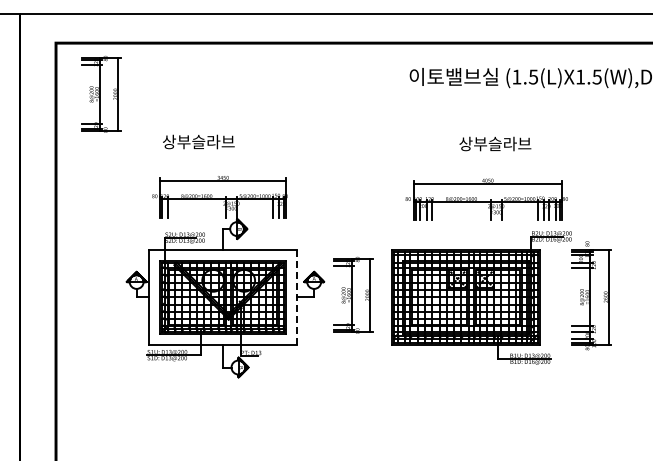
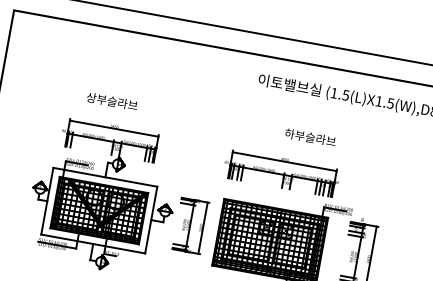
part: (101, 93) -> (39, 51), removed
text: (198, 141) -> (112, 101), moved
text: (465, 144) -> (289, 134), 상부슬라브 -> 하부슬라브
part: (486, 199) -> (281, 172), moved
line: (297, 297) -> (151, 220), dashed -> solid

